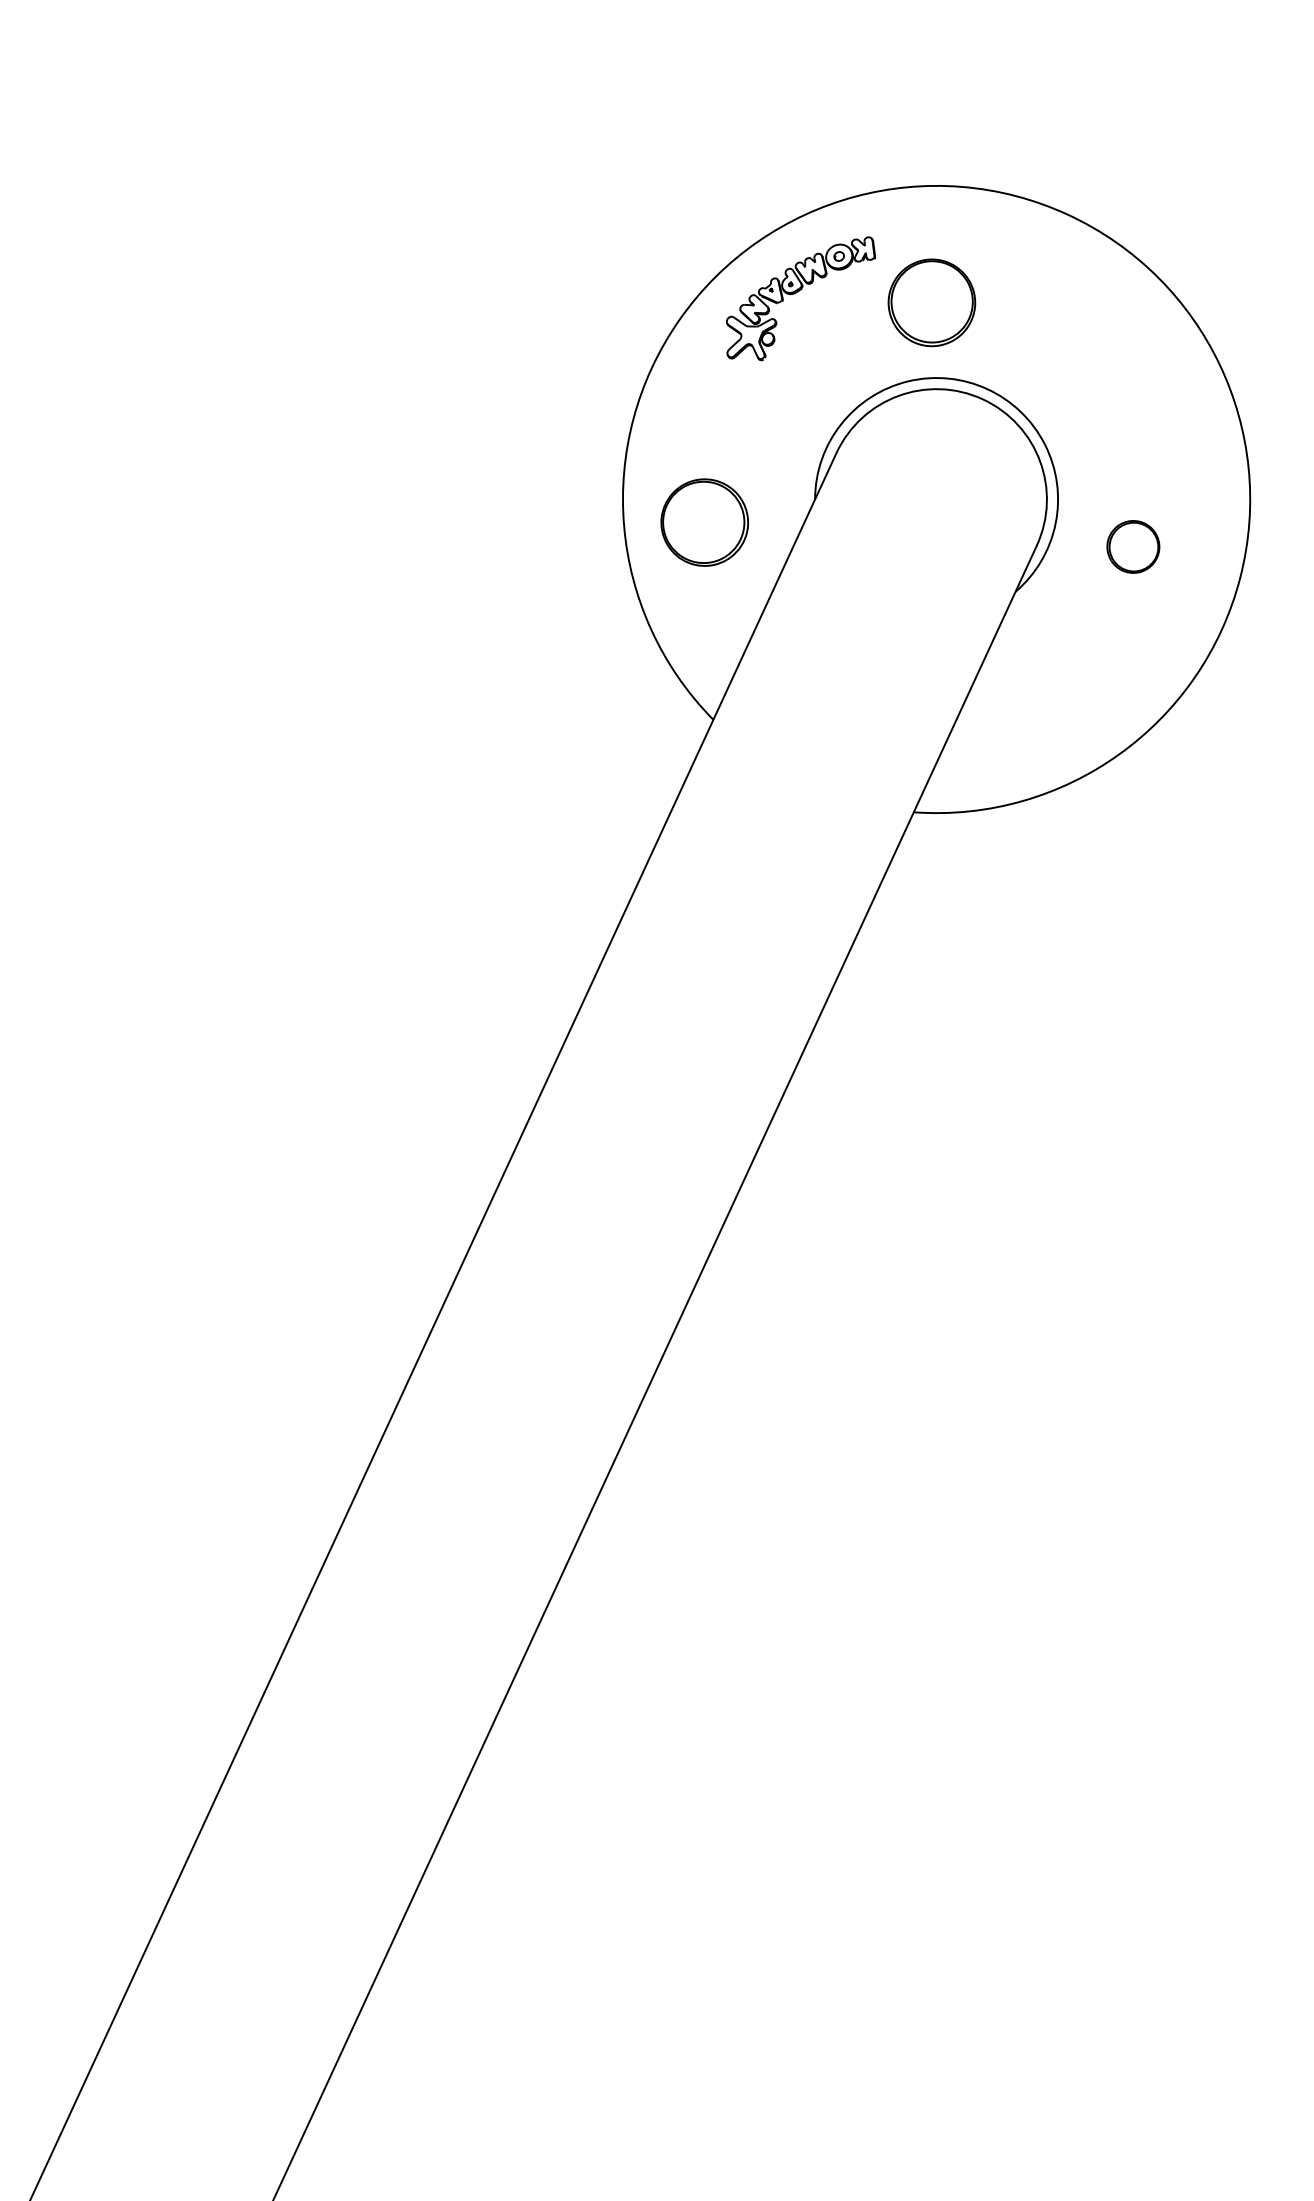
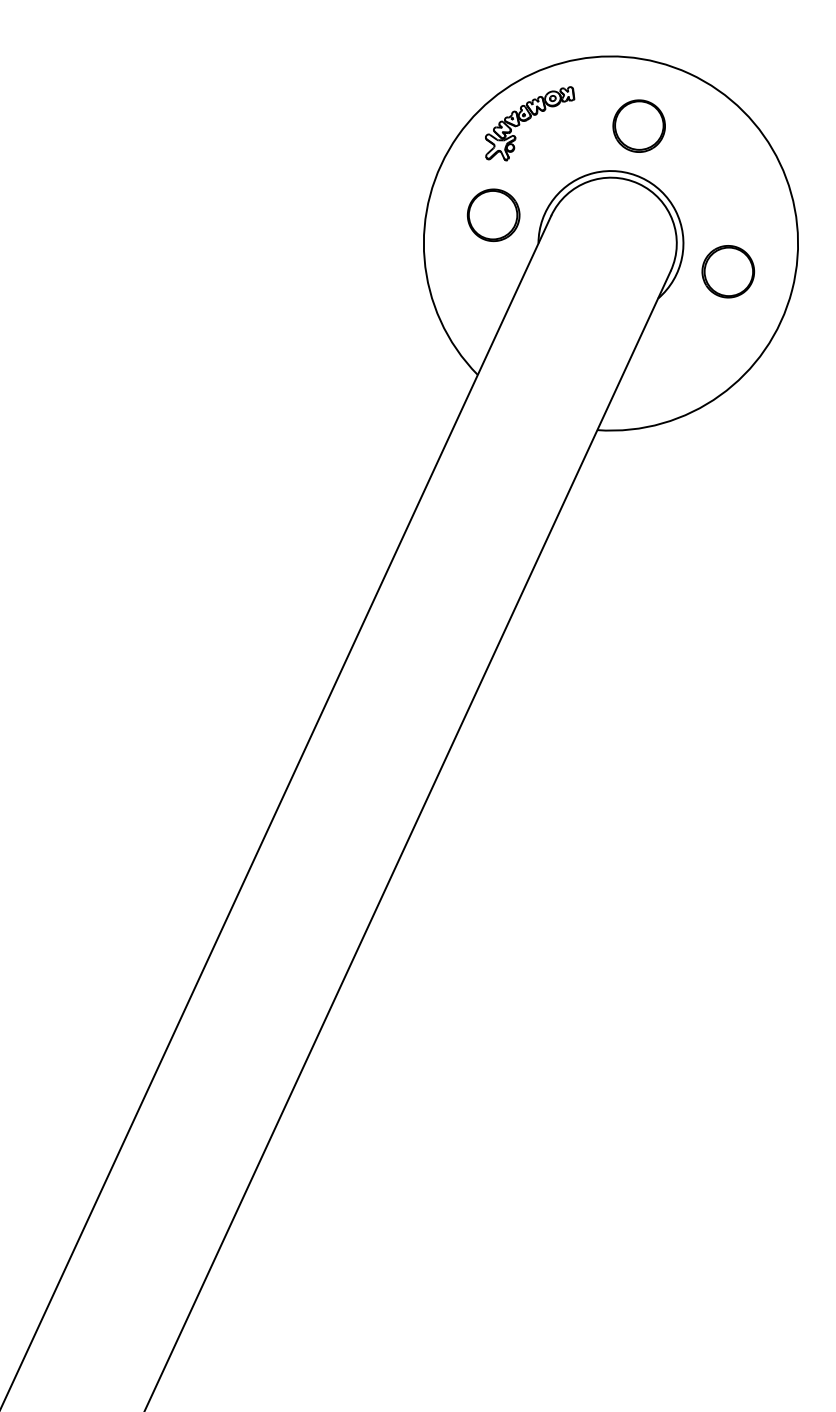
part: (930, 301) -> (638, 125), moved
part: (704, 521) -> (493, 214), moved
part: (1133, 546) -> (728, 271), size x1.67

